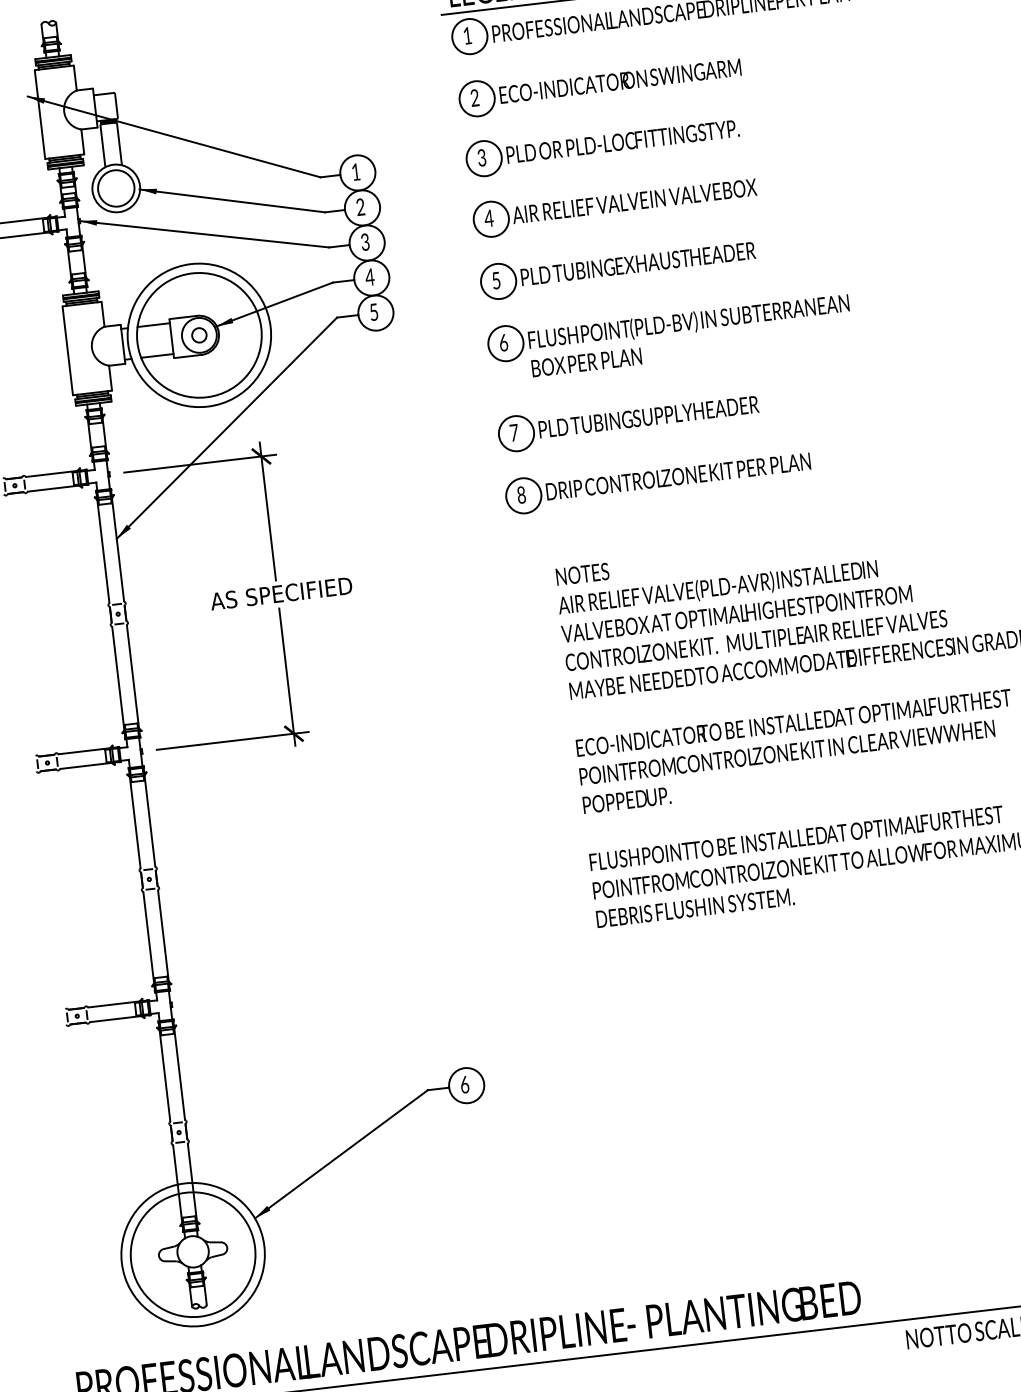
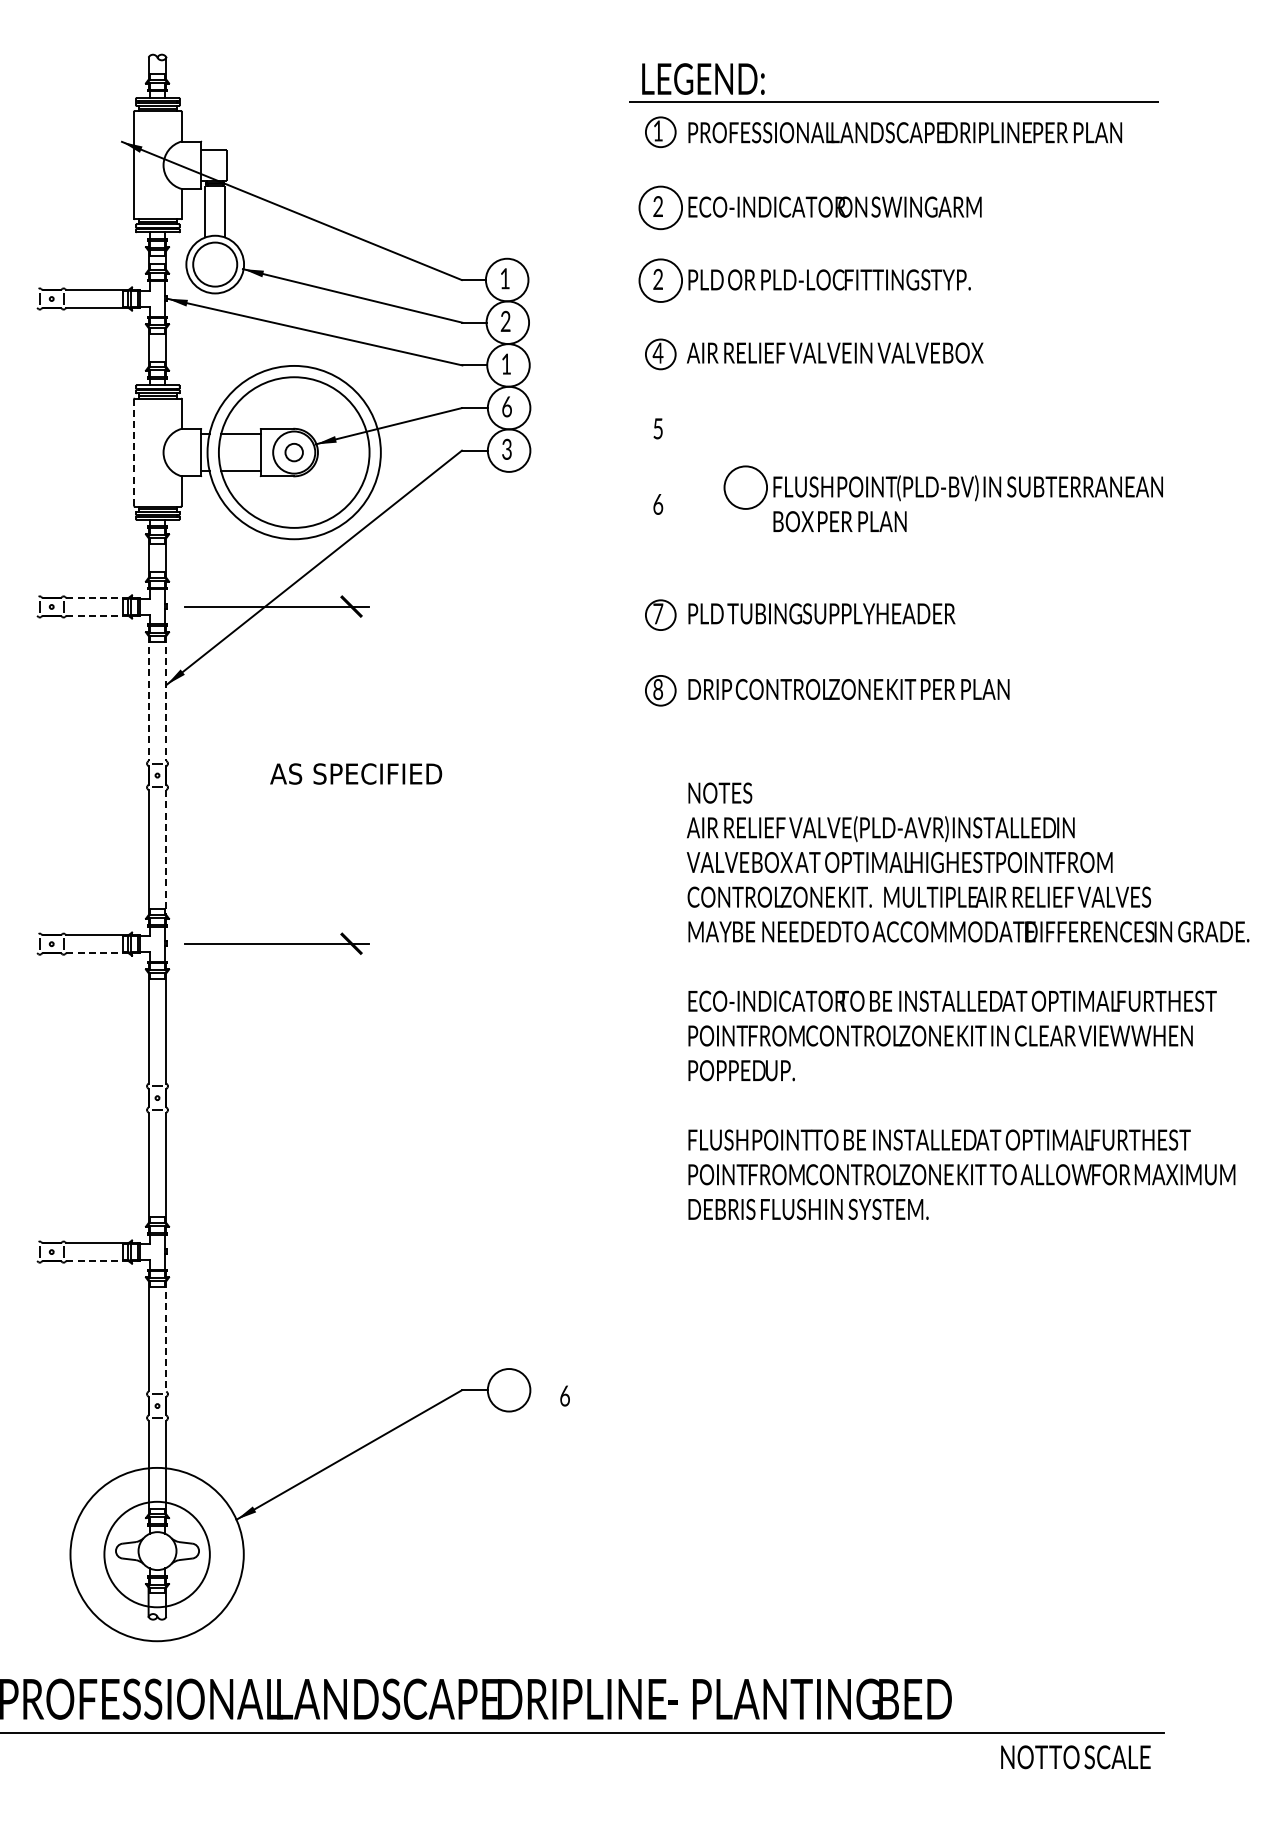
circle: (469, 36) -> (660, 132), size x0.7
text: (481, 160) -> (657, 282), 3 -> 2
circle: (491, 219) -> (660, 354), size x0.7
text: (365, 241) -> (506, 363), 3 -> 1
part: (617, 267) -> (805, 429), removed
text: (369, 276) -> (506, 406), 4 -> 6
text: (373, 311) -> (506, 448), 5 -> 3
part: (664, 329) -> (937, 493), moved
line: (68, 350) -> (134, 452), solid -> dashed
circle: (516, 433) -> (660, 614), size x0.7
line: (51, 474) -> (97, 598), solid -> dashed
line: (53, 488) -> (97, 615), solid -> dashed
circle: (523, 495) -> (660, 690), size x0.7
line: (267, 511) -> (351, 673), removed
line: (118, 549) -> (166, 698), solid -> dashed
line: (103, 551) -> (148, 698), solid -> dashed
line: (133, 676) -> (166, 852), solid -> dashed
line: (287, 676) -> (351, 874), removed
line: (86, 766) -> (97, 953), solid -> dashed
line: (115, 1019) -> (97, 1261), solid -> dashed
line: (179, 1074) -> (166, 1336), solid -> dashed
text: (464, 1084) -> (564, 1395), moved
circle: (192, 1254) -> (156, 1554), size x0.7

